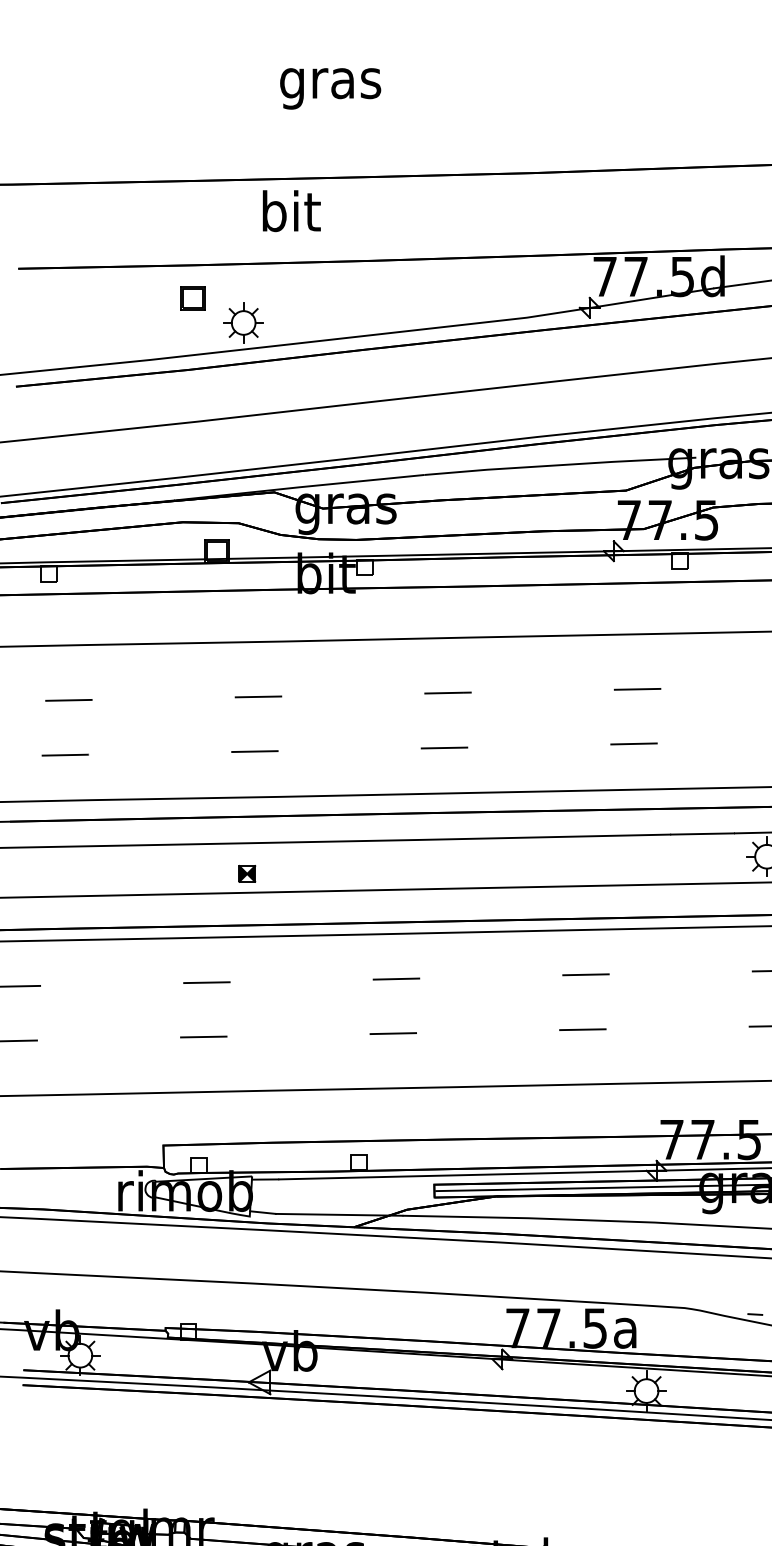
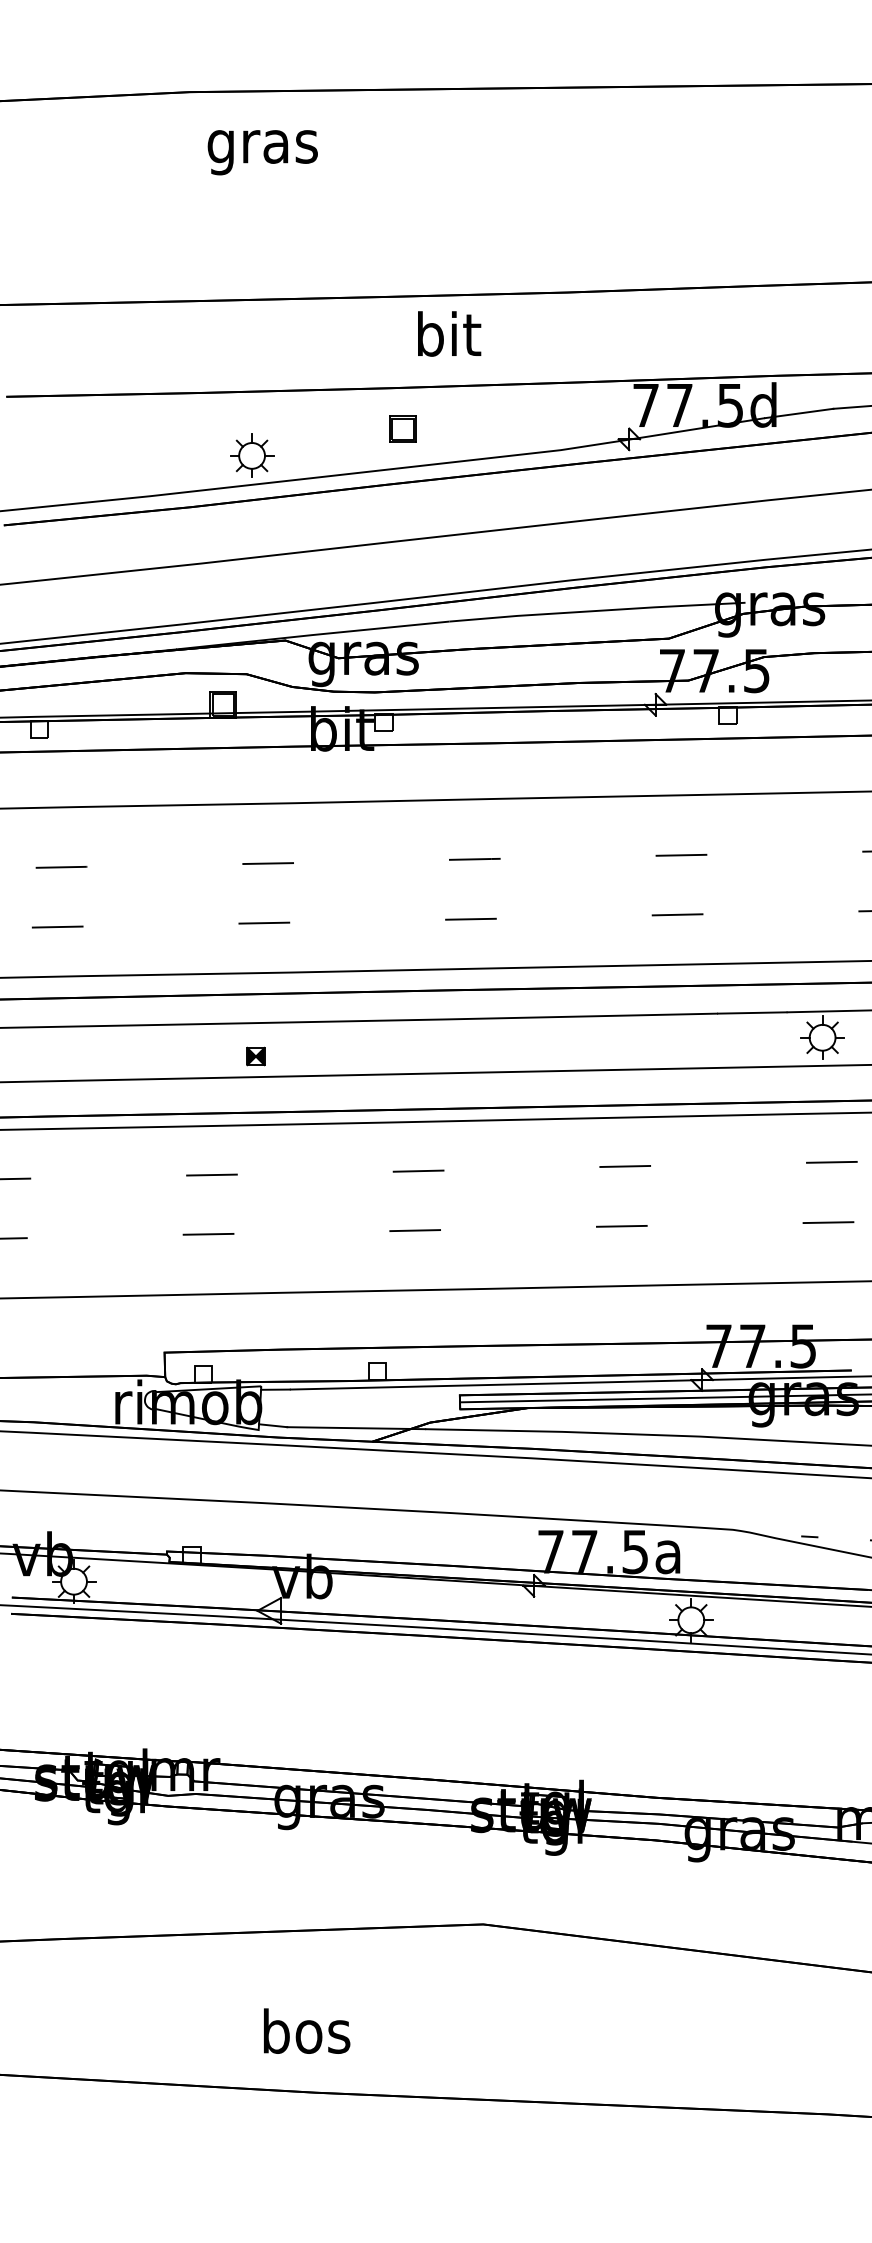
text: (330, 88) -> (262, 152), moved
text: (291, 210) -> (449, 333), moved
part: (192, 297) -> (402, 428), moved

